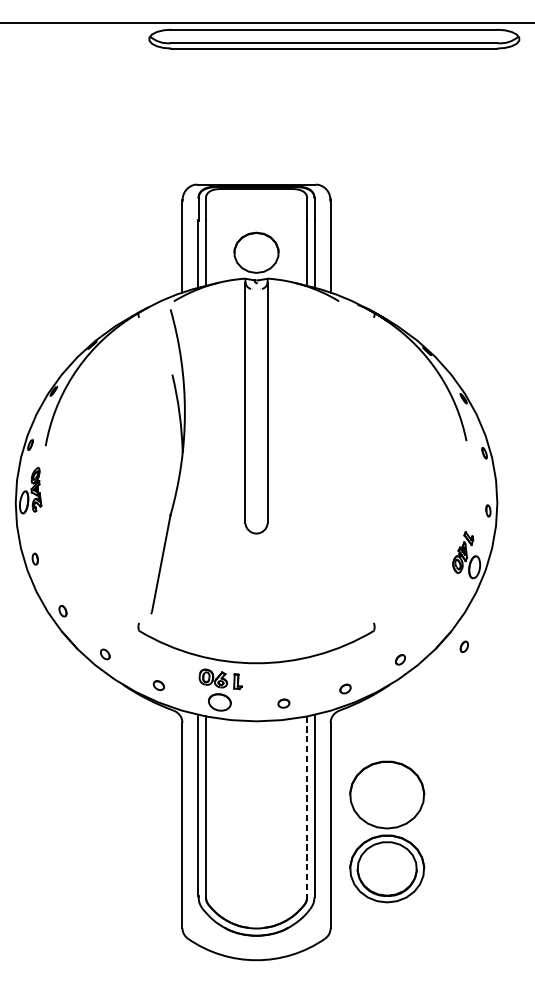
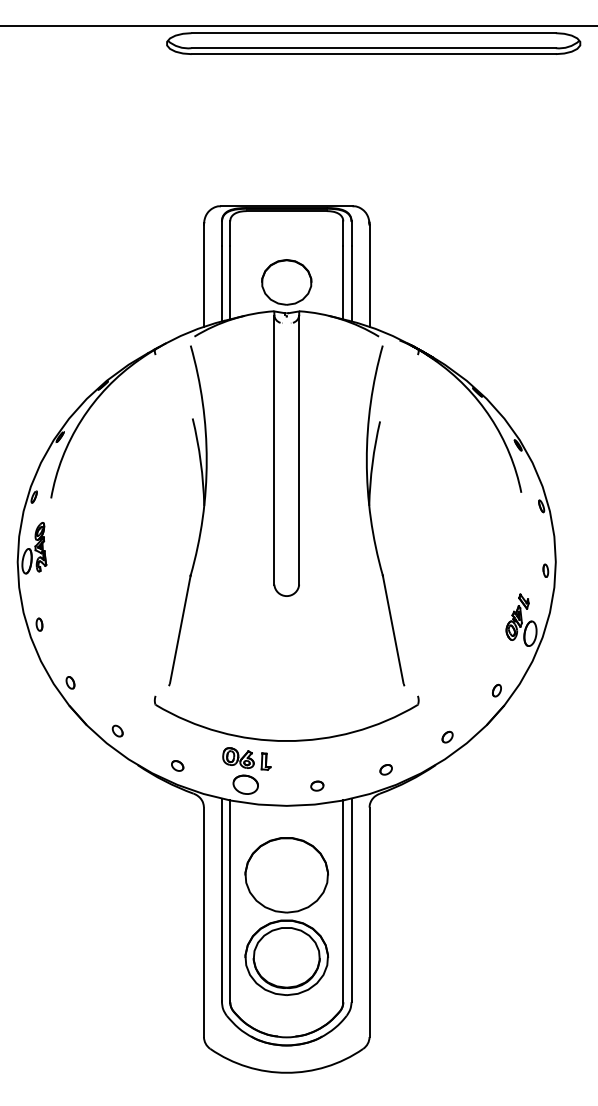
part: (332, 461) -> (371, 515), added
part: (463, 646) -> (496, 690), moved
line: (307, 806) -> (343, 901), dashed -> solid
part: (386, 831) -> (286, 916), moved

